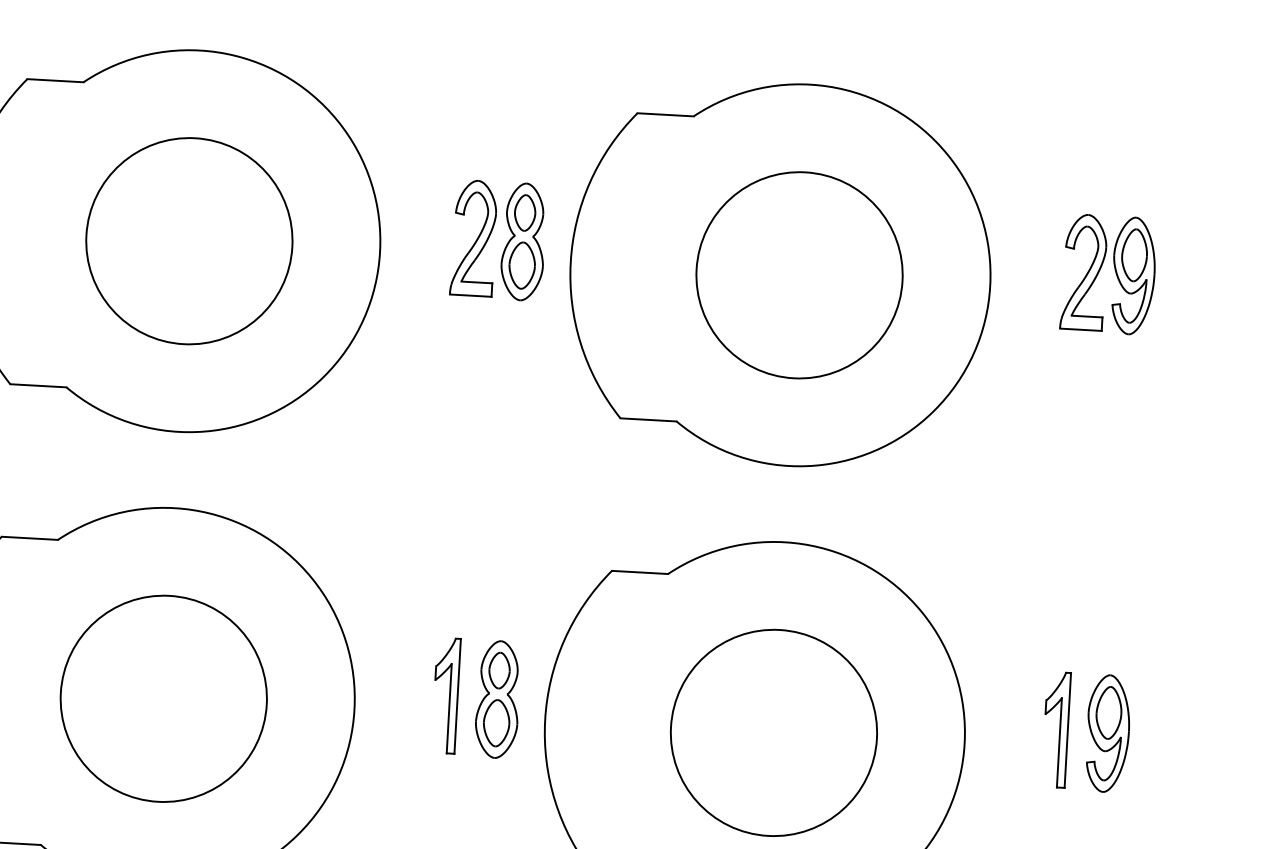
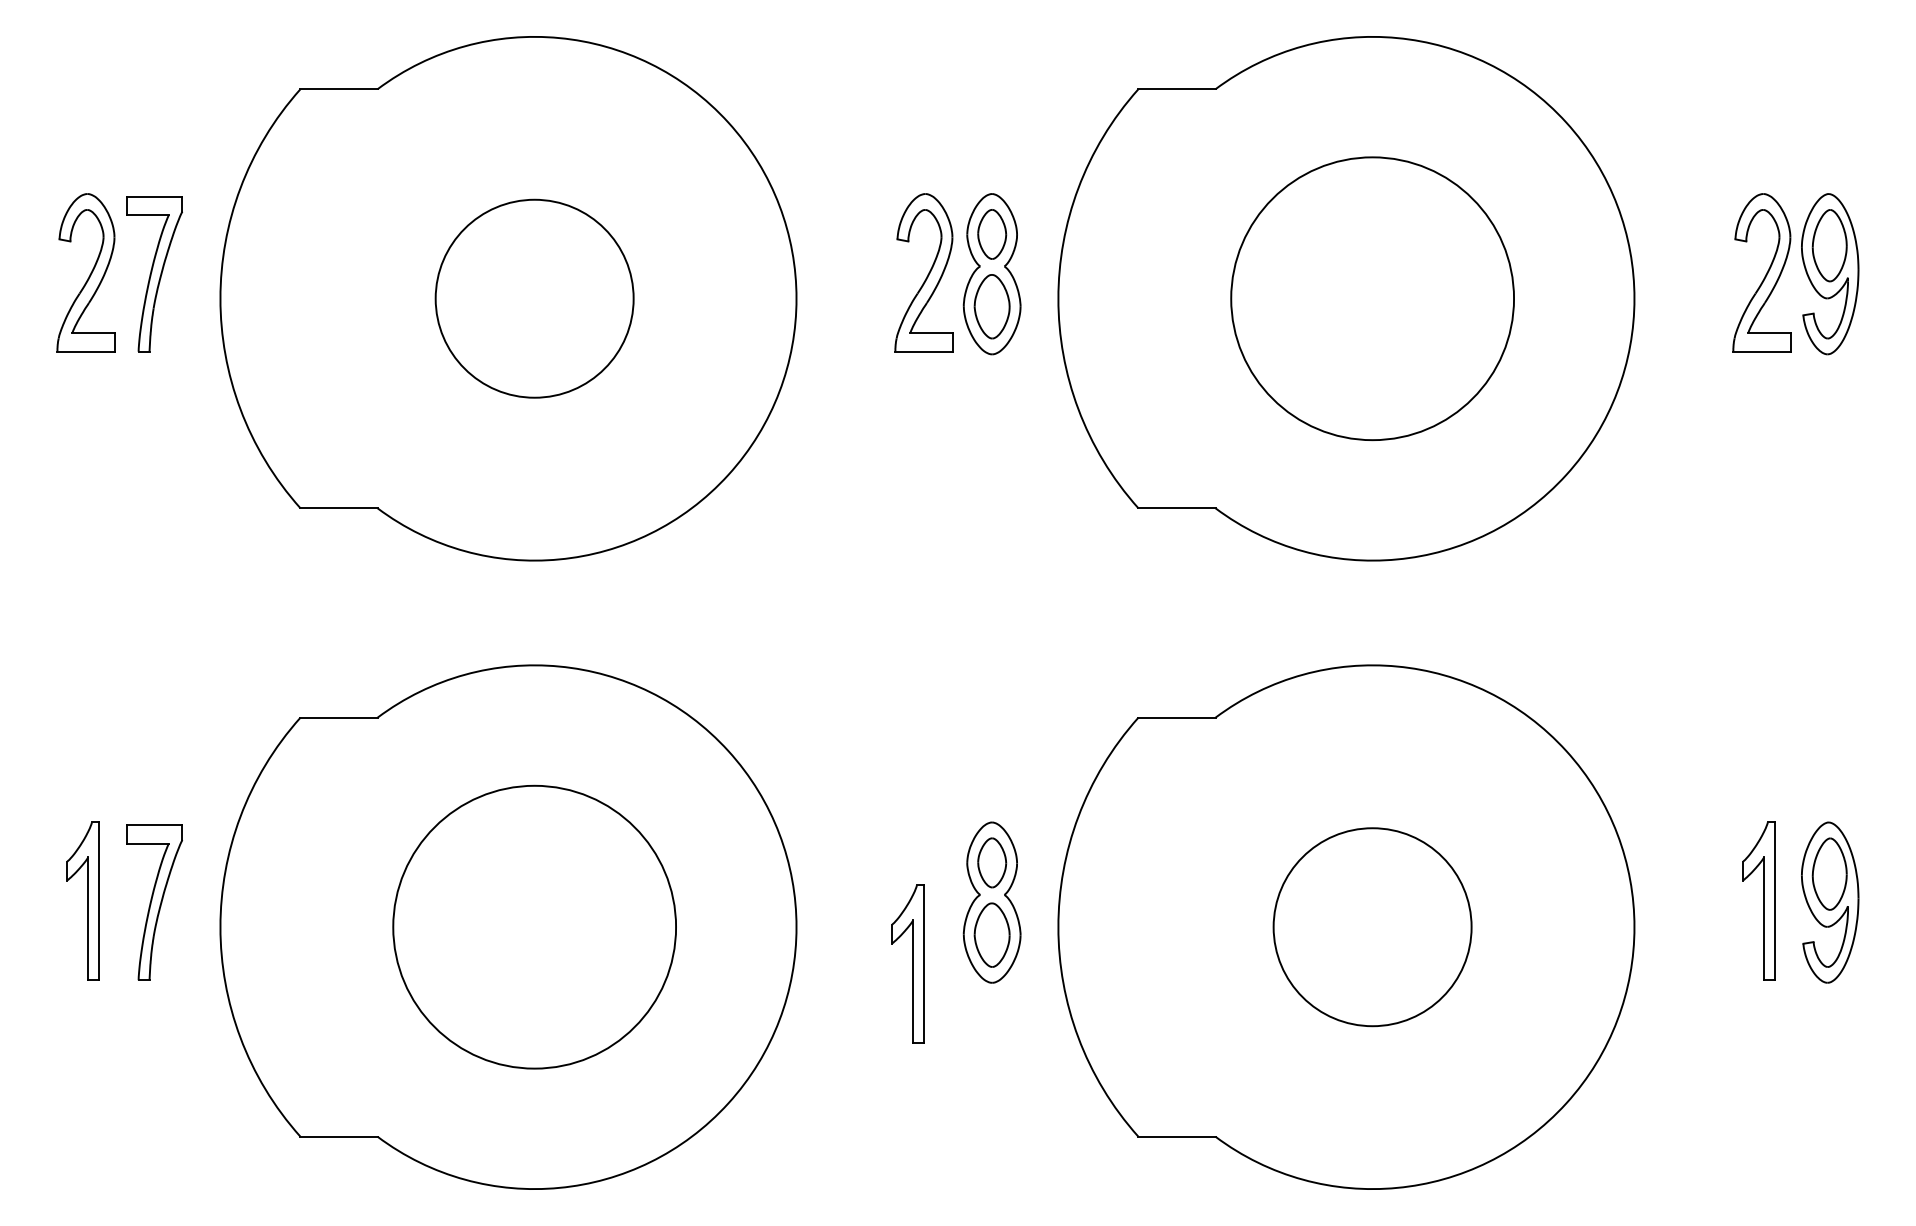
circle: (189, 241) -> (534, 298), size x0.7
part: (445, 695) -> (907, 963), moved
circle: (773, 732) -> (1372, 926), size x0.7

